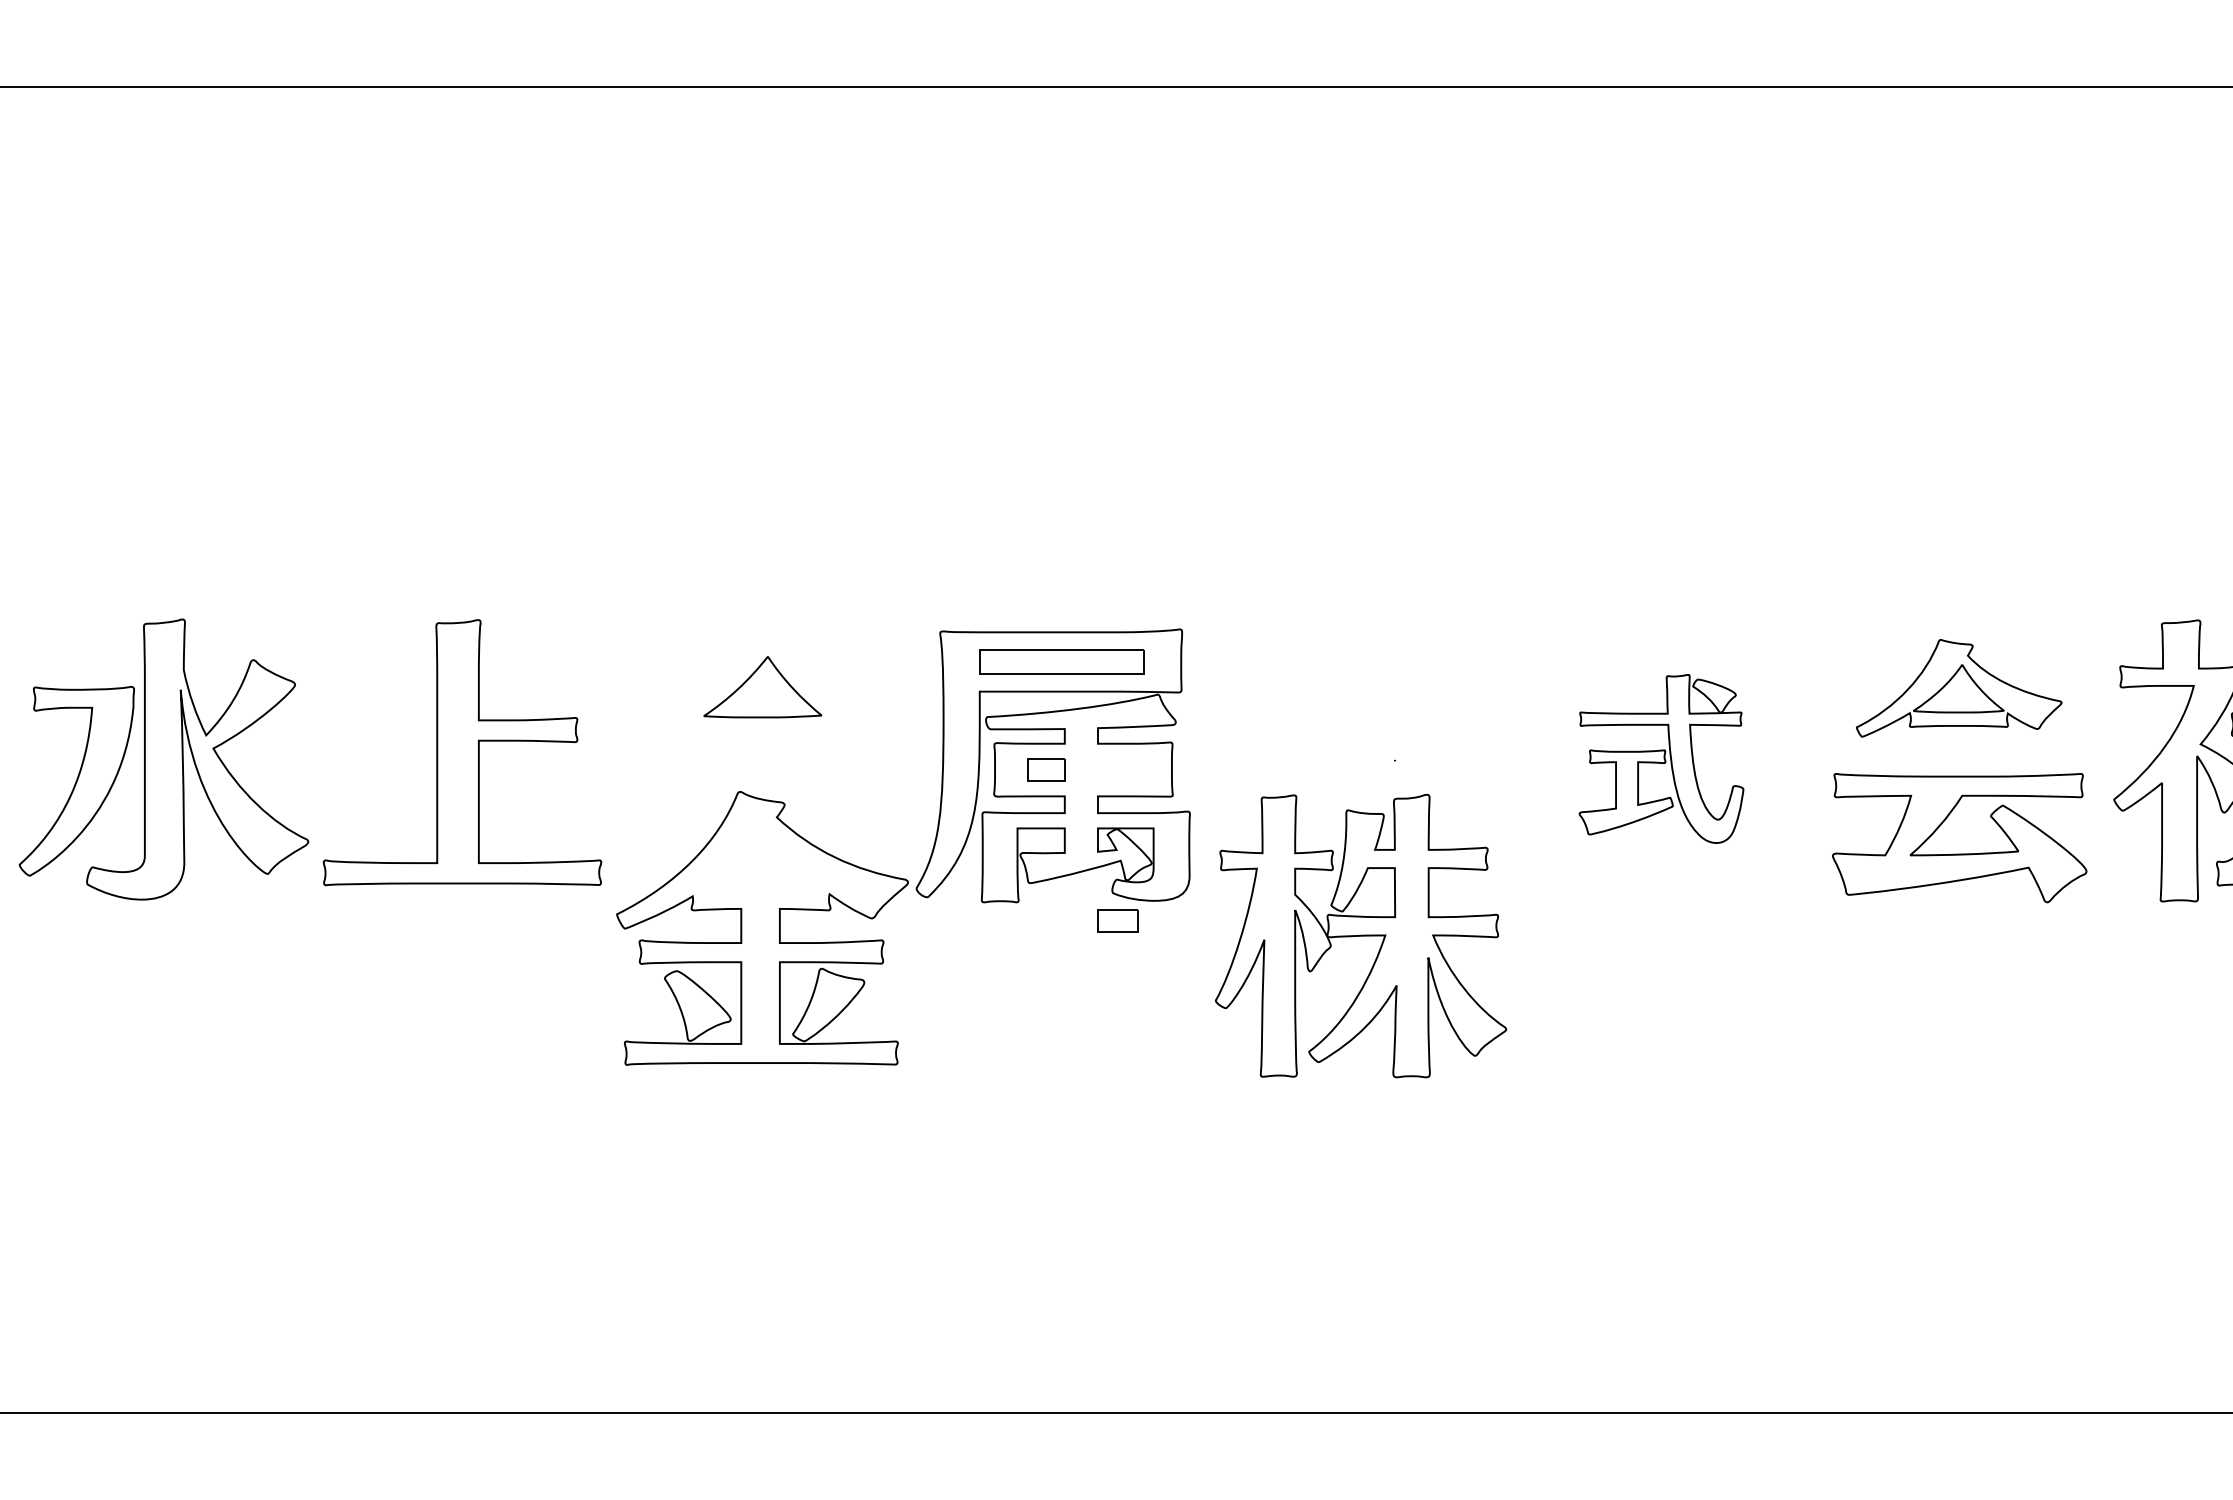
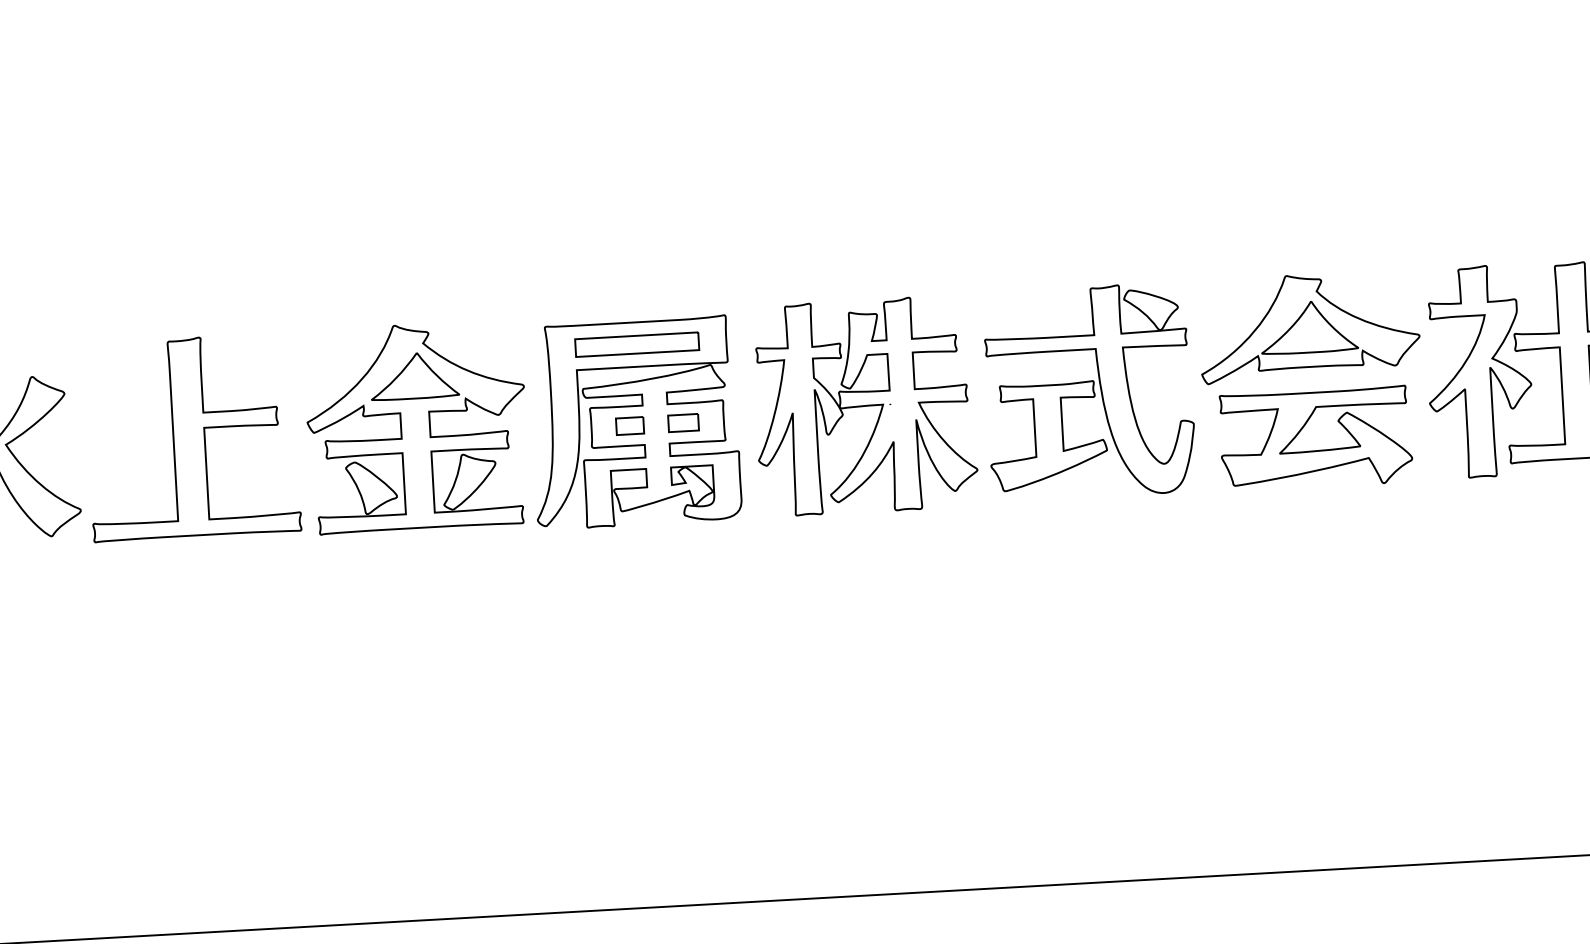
part: (1959, 688) -> (1309, 326), size x1.43
part: (1661, 758) -> (1089, 391), size x1.67
part: (1117, 920) -> (683, 422), moved
part: (762, 928) -> (416, 427), moved
part: (1361, 935) -> (865, 405), moved

